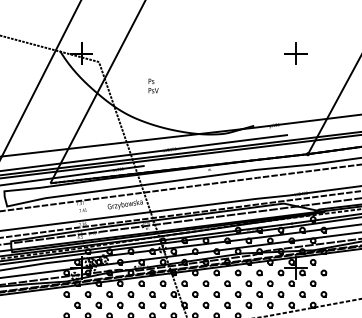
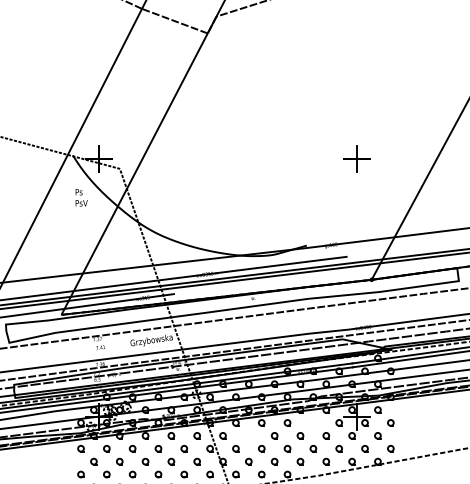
text: (153, 85) -> (81, 197), moved
part: (259, 272) -> (313, 422), removed
part: (205, 283) -> (248, 435), removed

